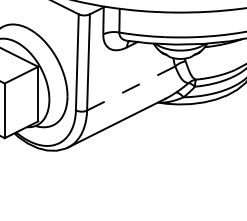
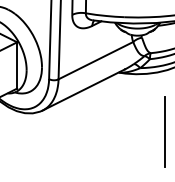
line: (131, 88) -> (96, 60), dashed -> solid
line: (212, 171) -> (164, 130), added

